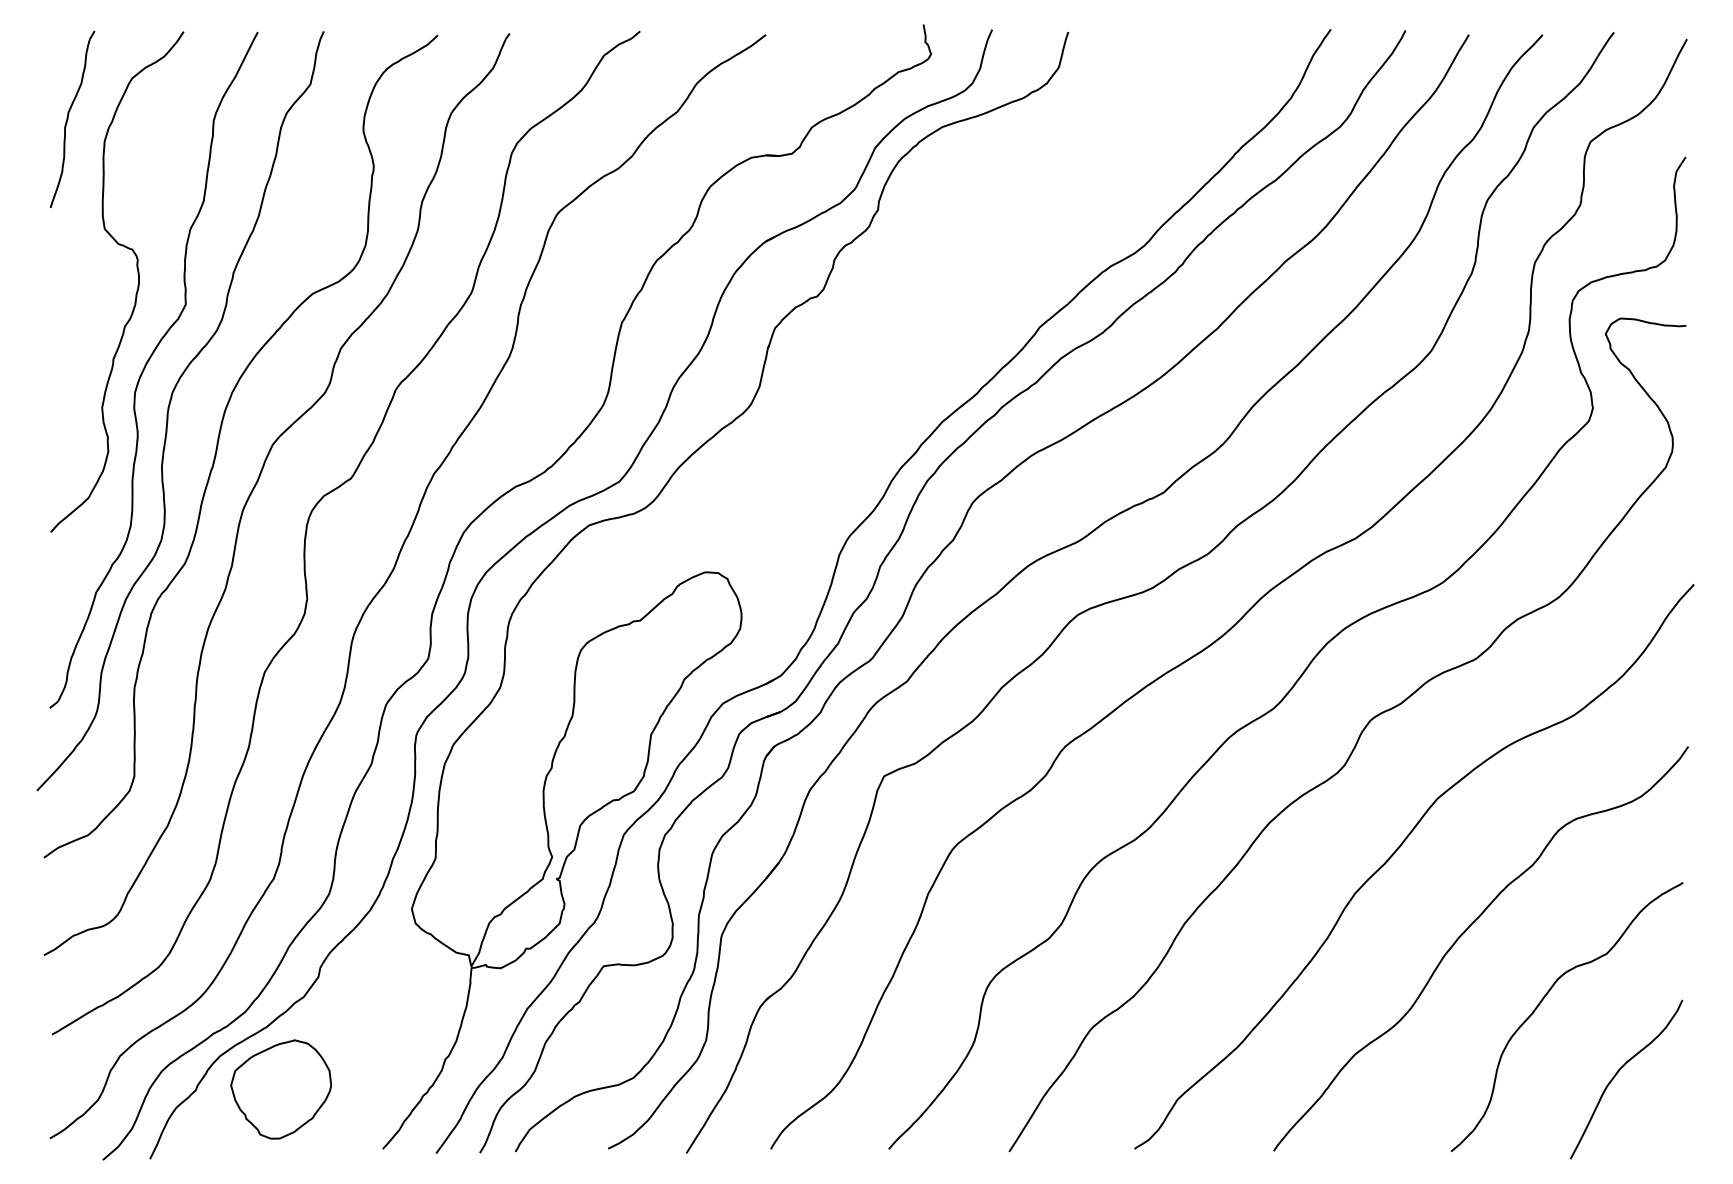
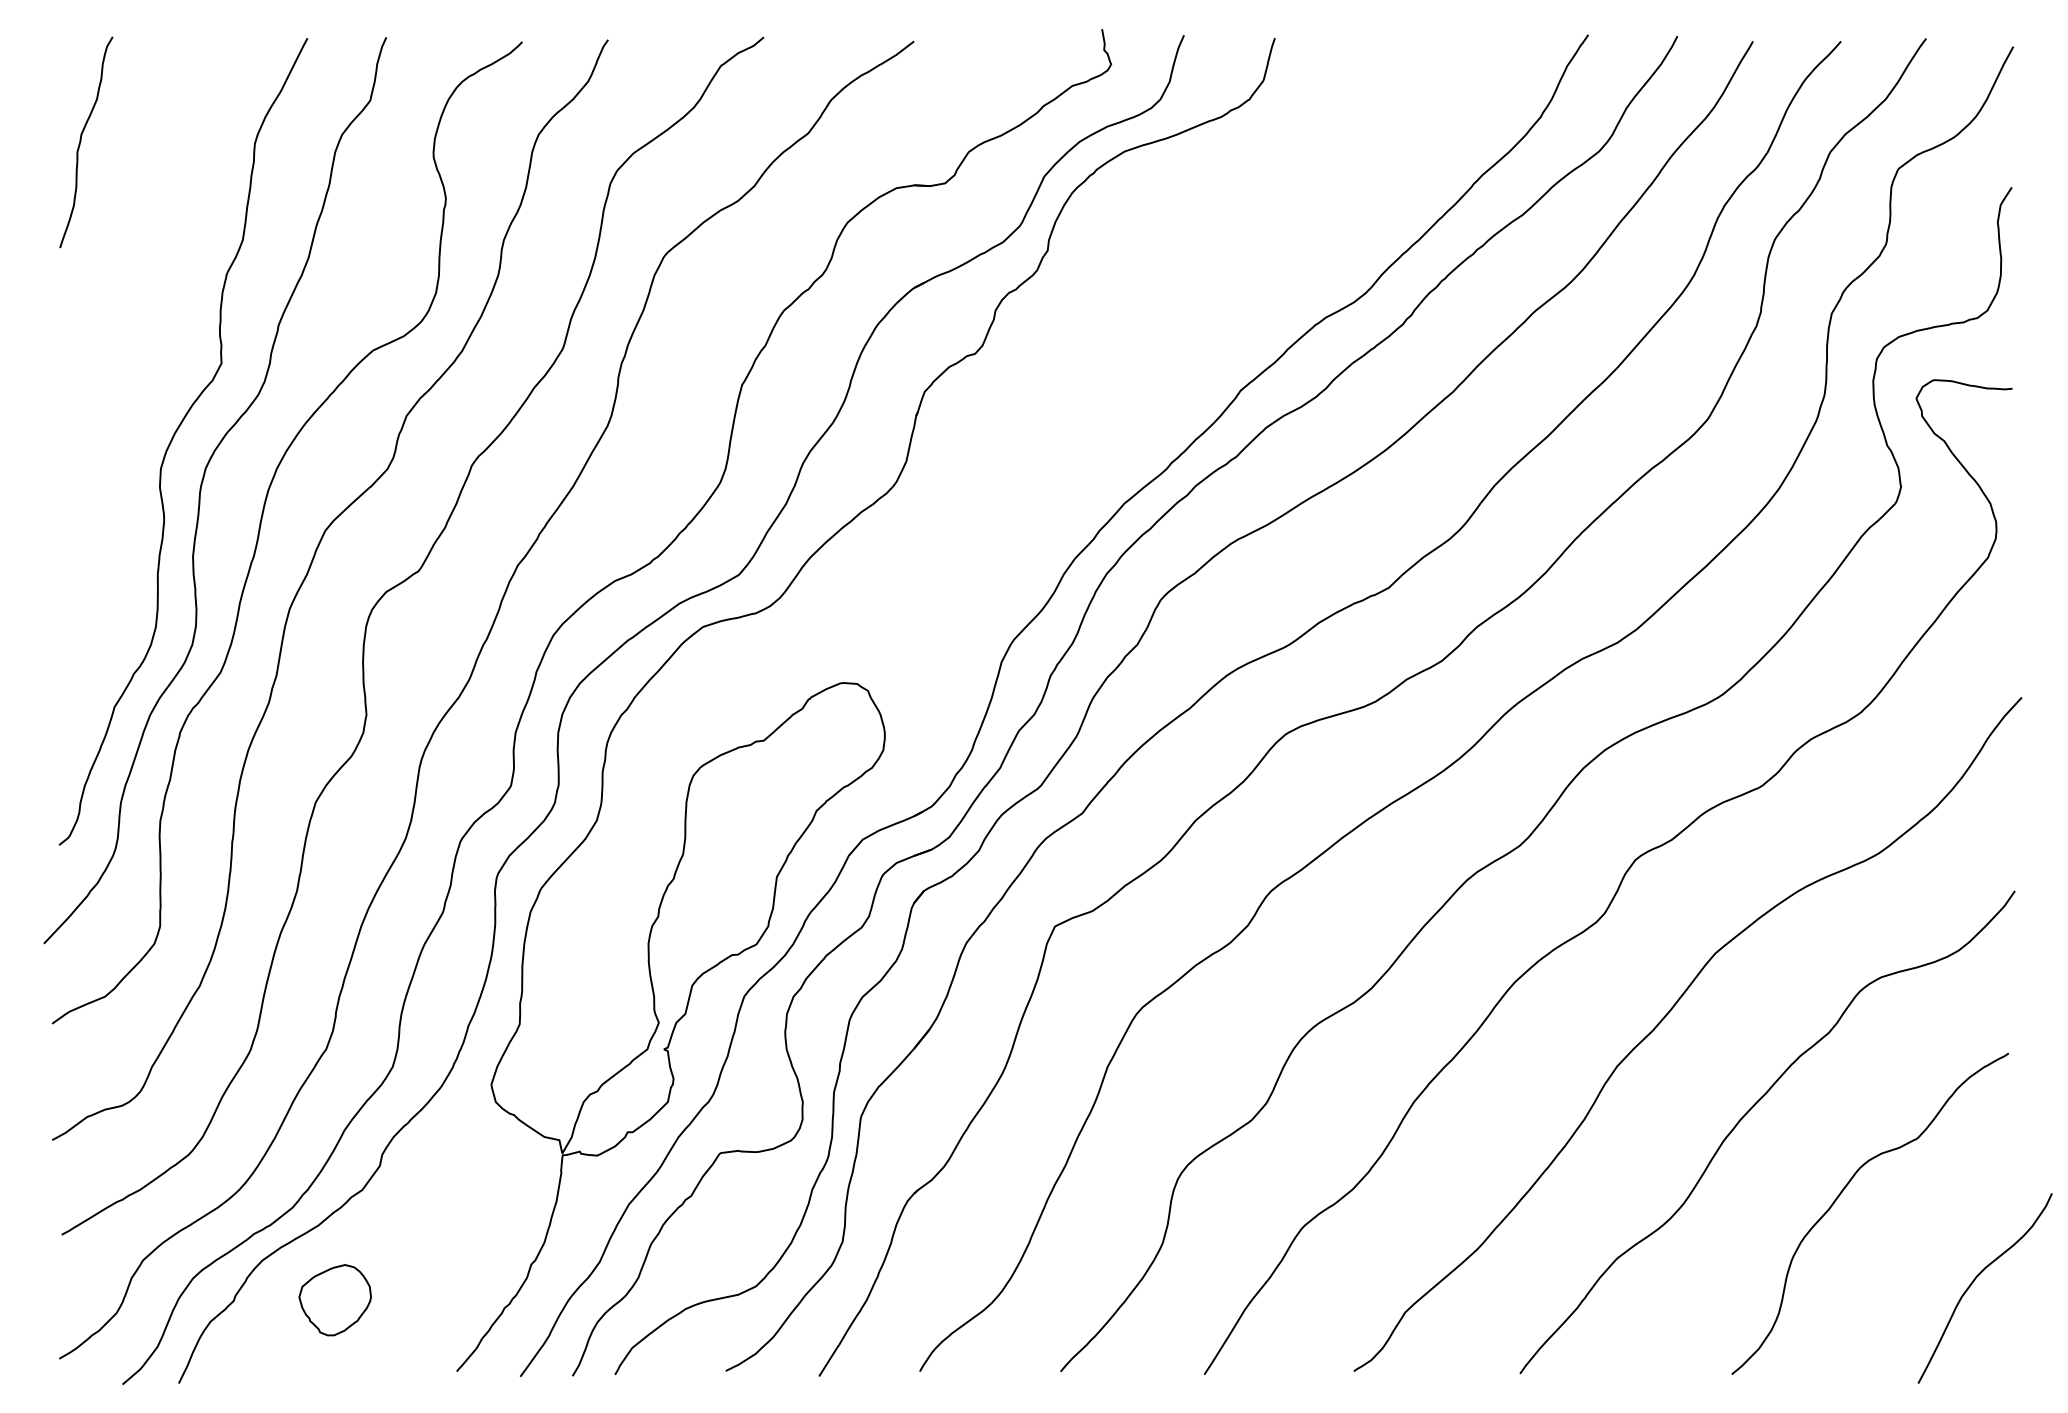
curve: (138, 282) -> (164, 336), removed
curve: (1618, 1072) -> (1975, 1280), moved
part: (280, 1088) -> (334, 1299), size x0.6

